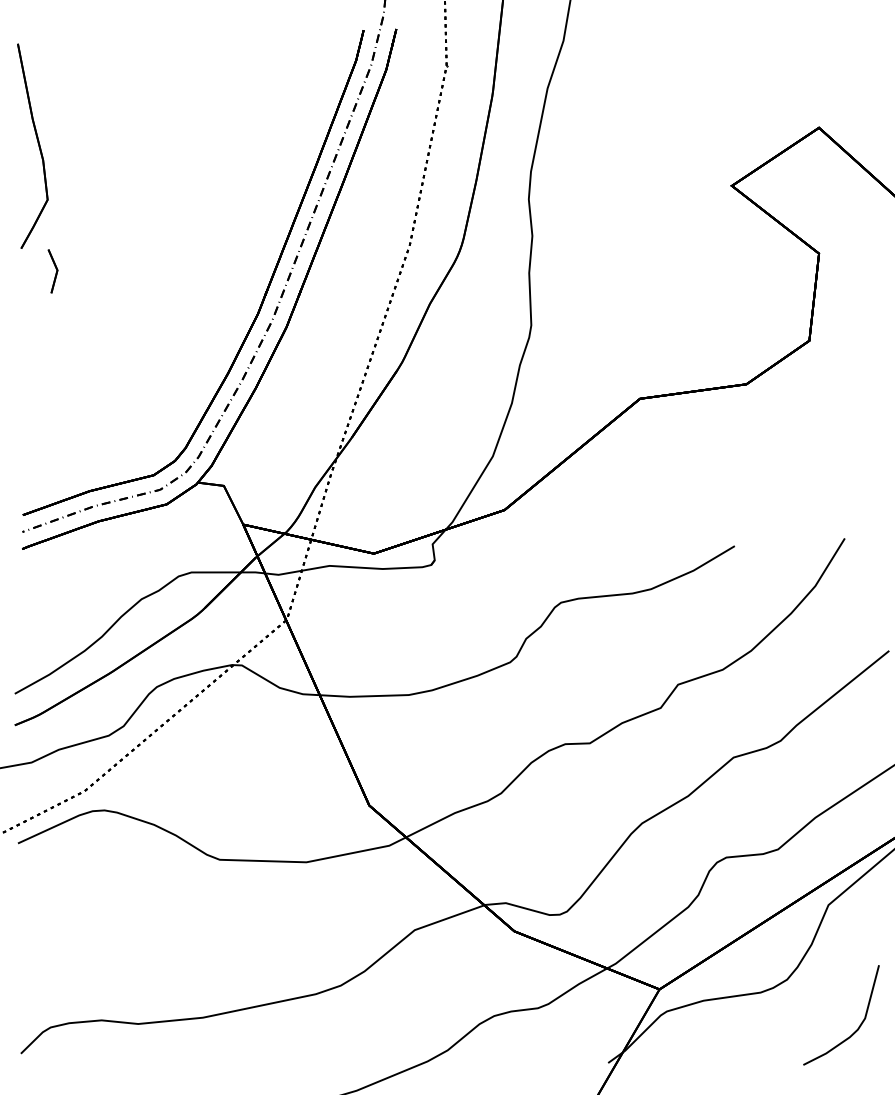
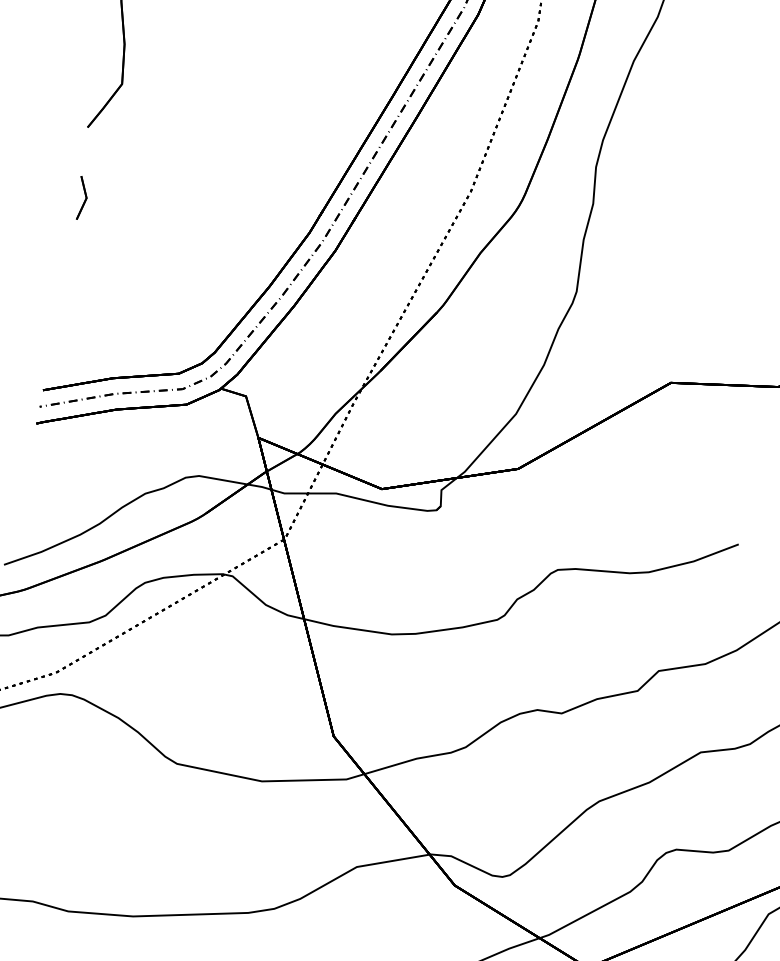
part: (52, 271) -> (81, 198), moved

